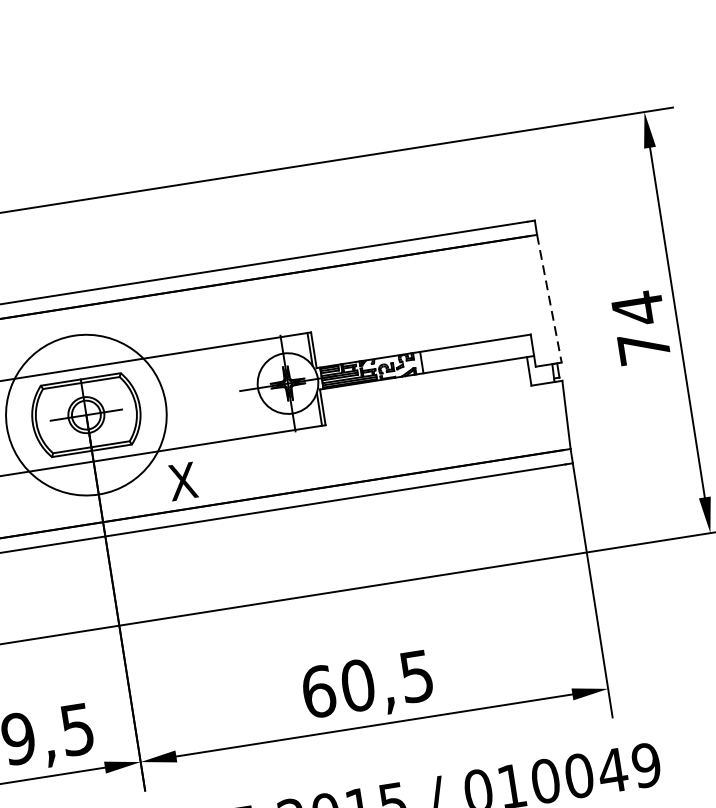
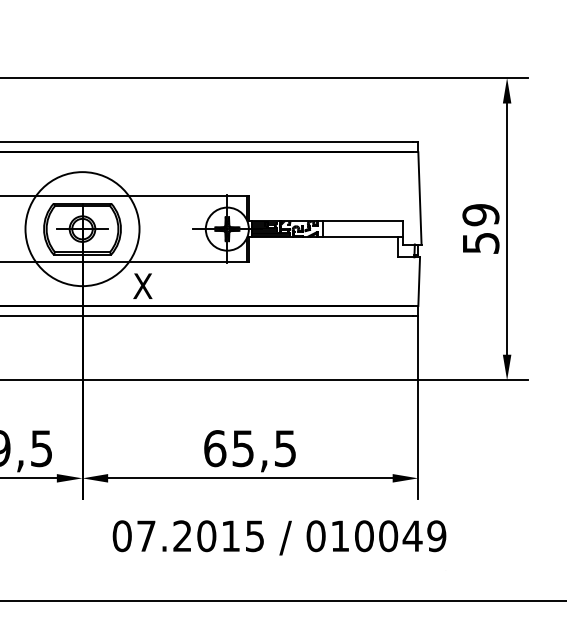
line: (548, 299) -> (419, 198), dashed -> solid
text: (640, 327) -> (480, 228), 74 -> 59
text: (358, 685) -> (243, 448), 60,5 -> 65,5

